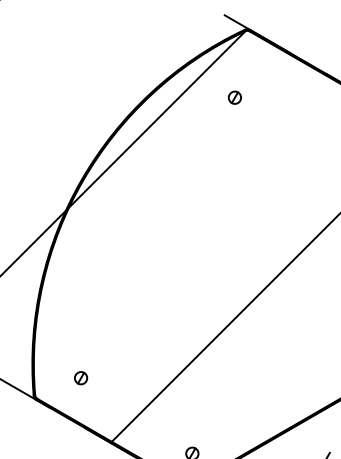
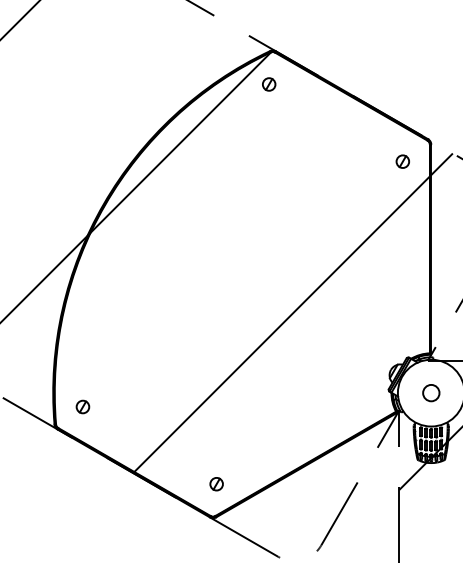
part: (235, 97) -> (269, 84), moved
part: (80, 377) -> (82, 406), moved

